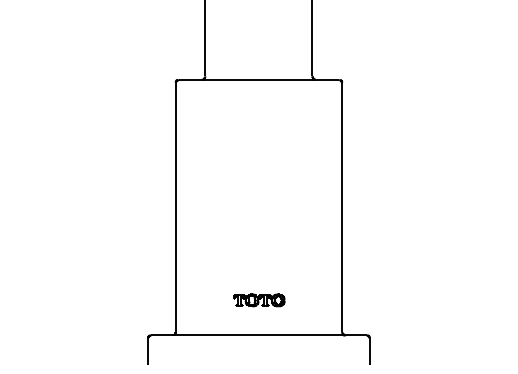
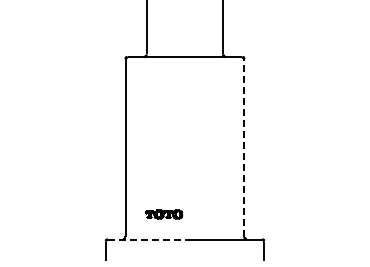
line: (342, 208) -> (244, 148), solid -> dashed
part: (259, 300) -> (164, 214), moved
line: (205, 335) -> (146, 239), solid -> dashed

